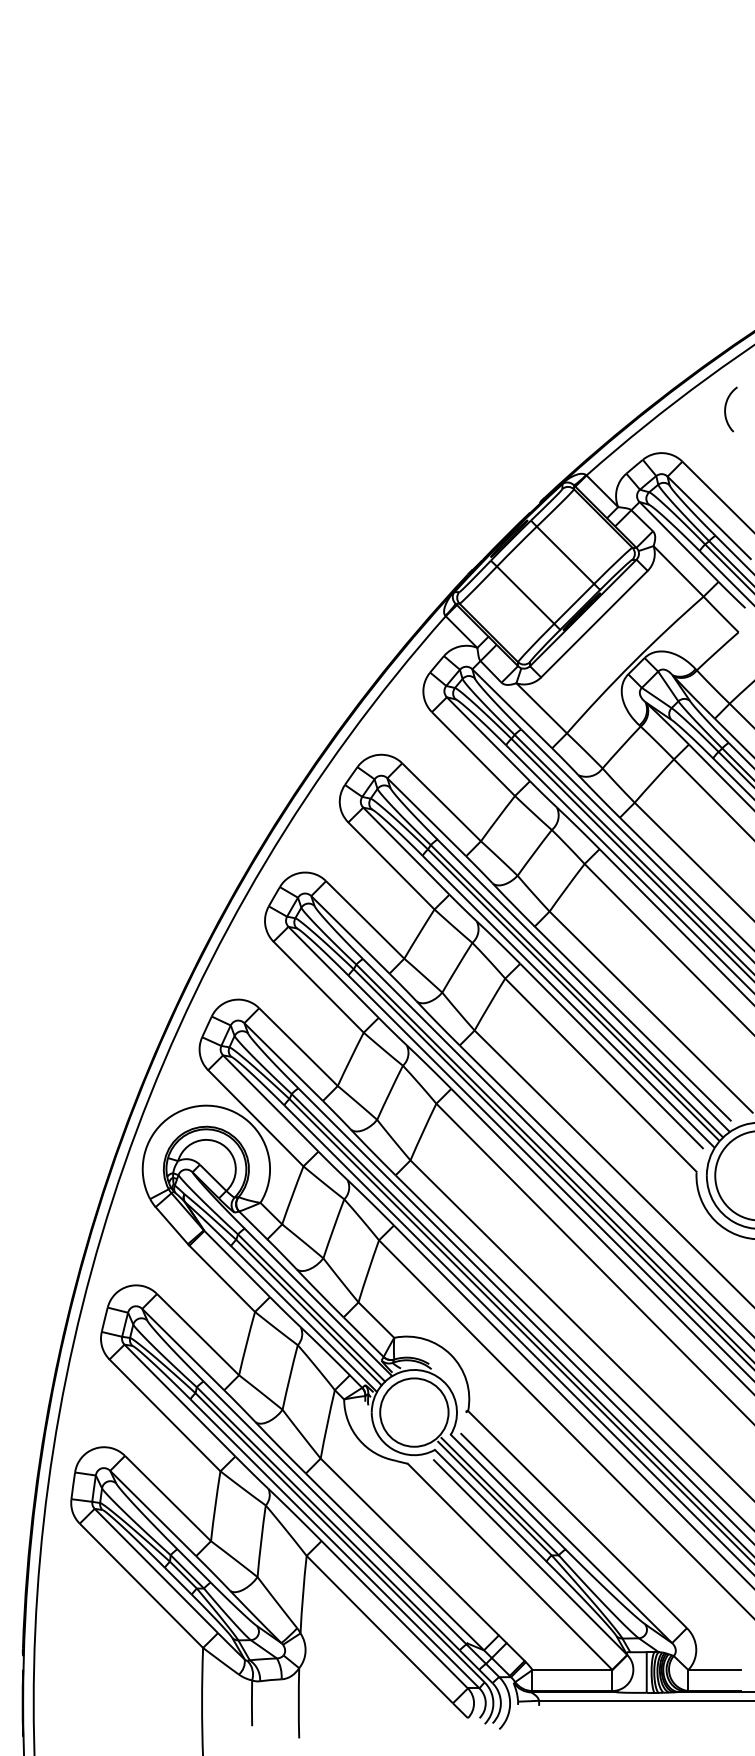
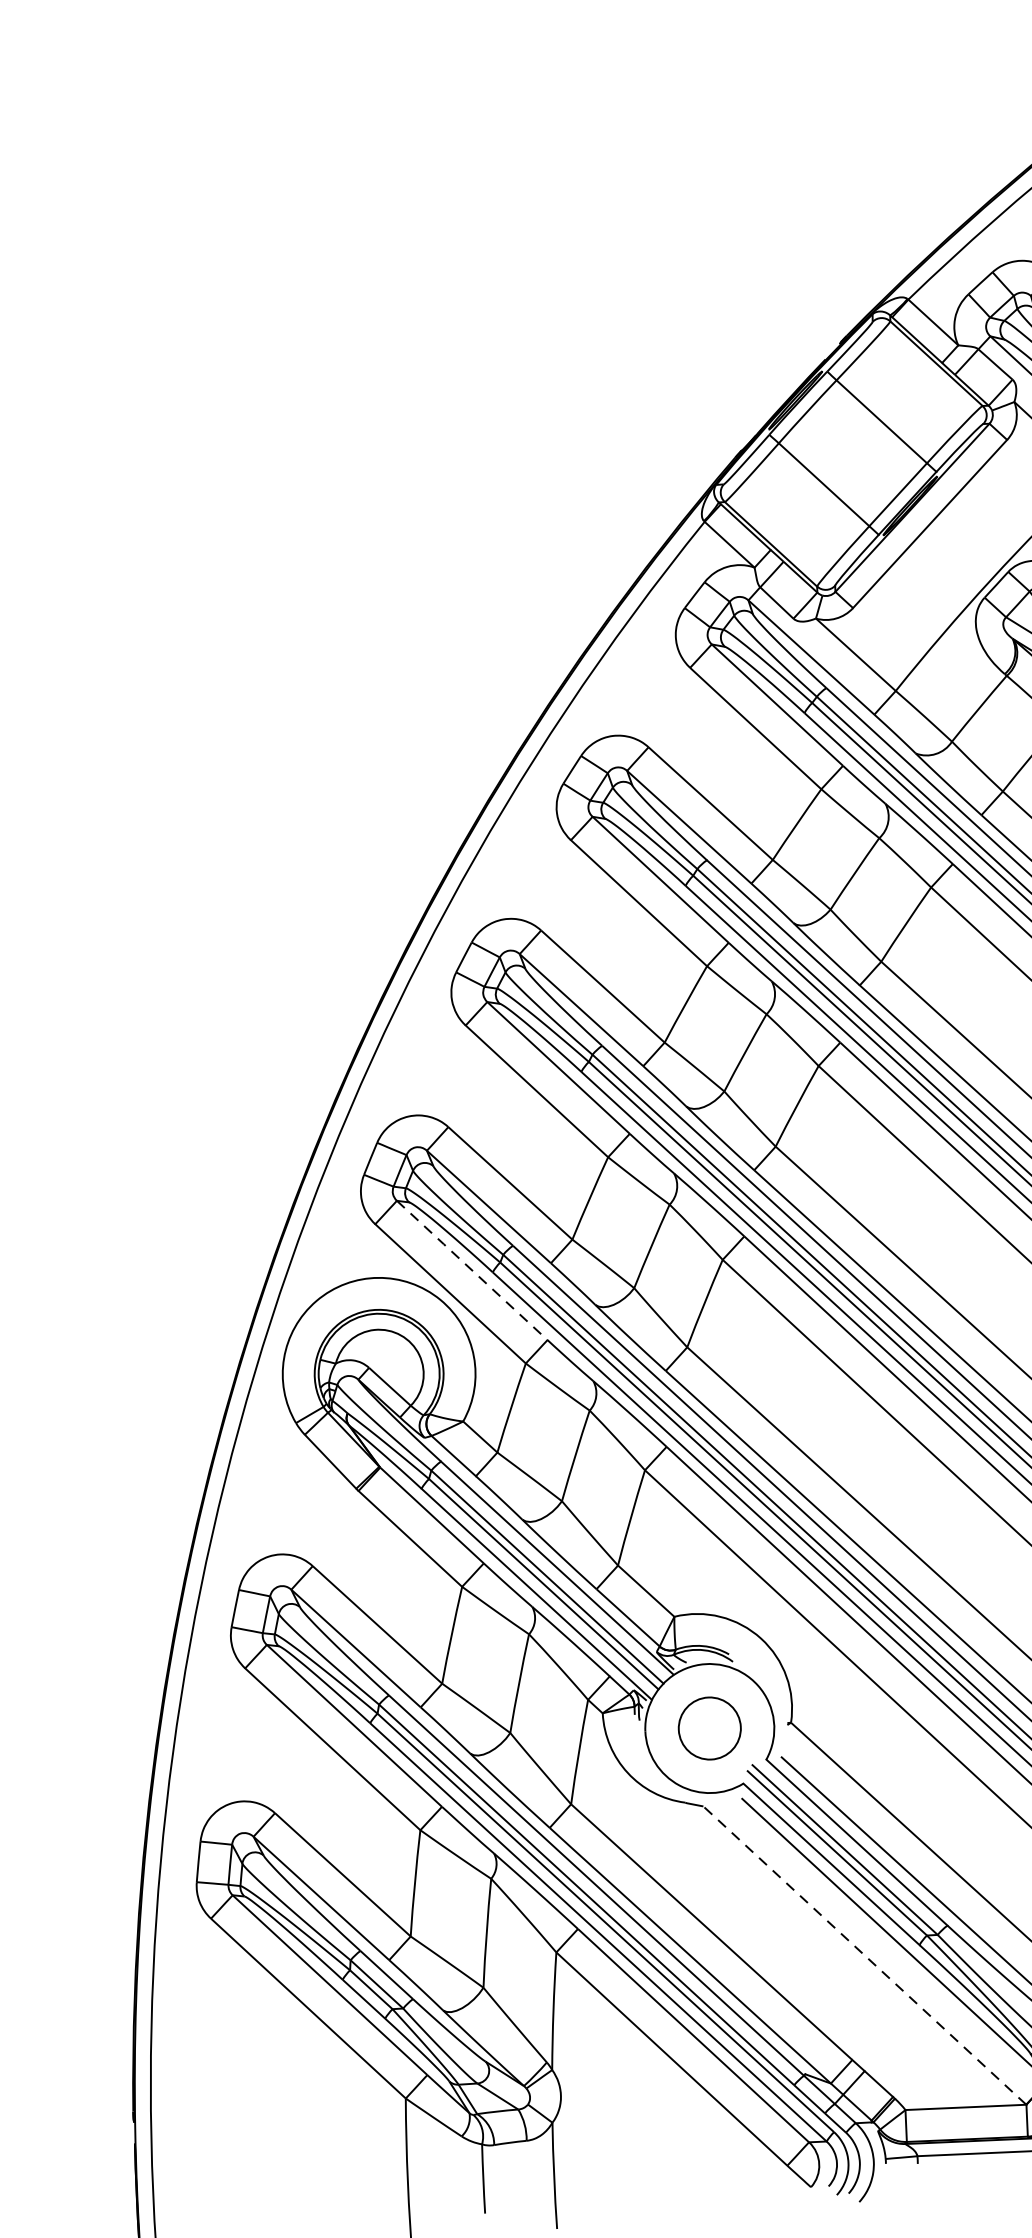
line: (270, 1102) -> (471, 1268), solid -> dashed
circle: (414, 1412) -> (709, 1728), size x0.6
line: (509, 1566) -> (863, 1955), solid -> dashed

